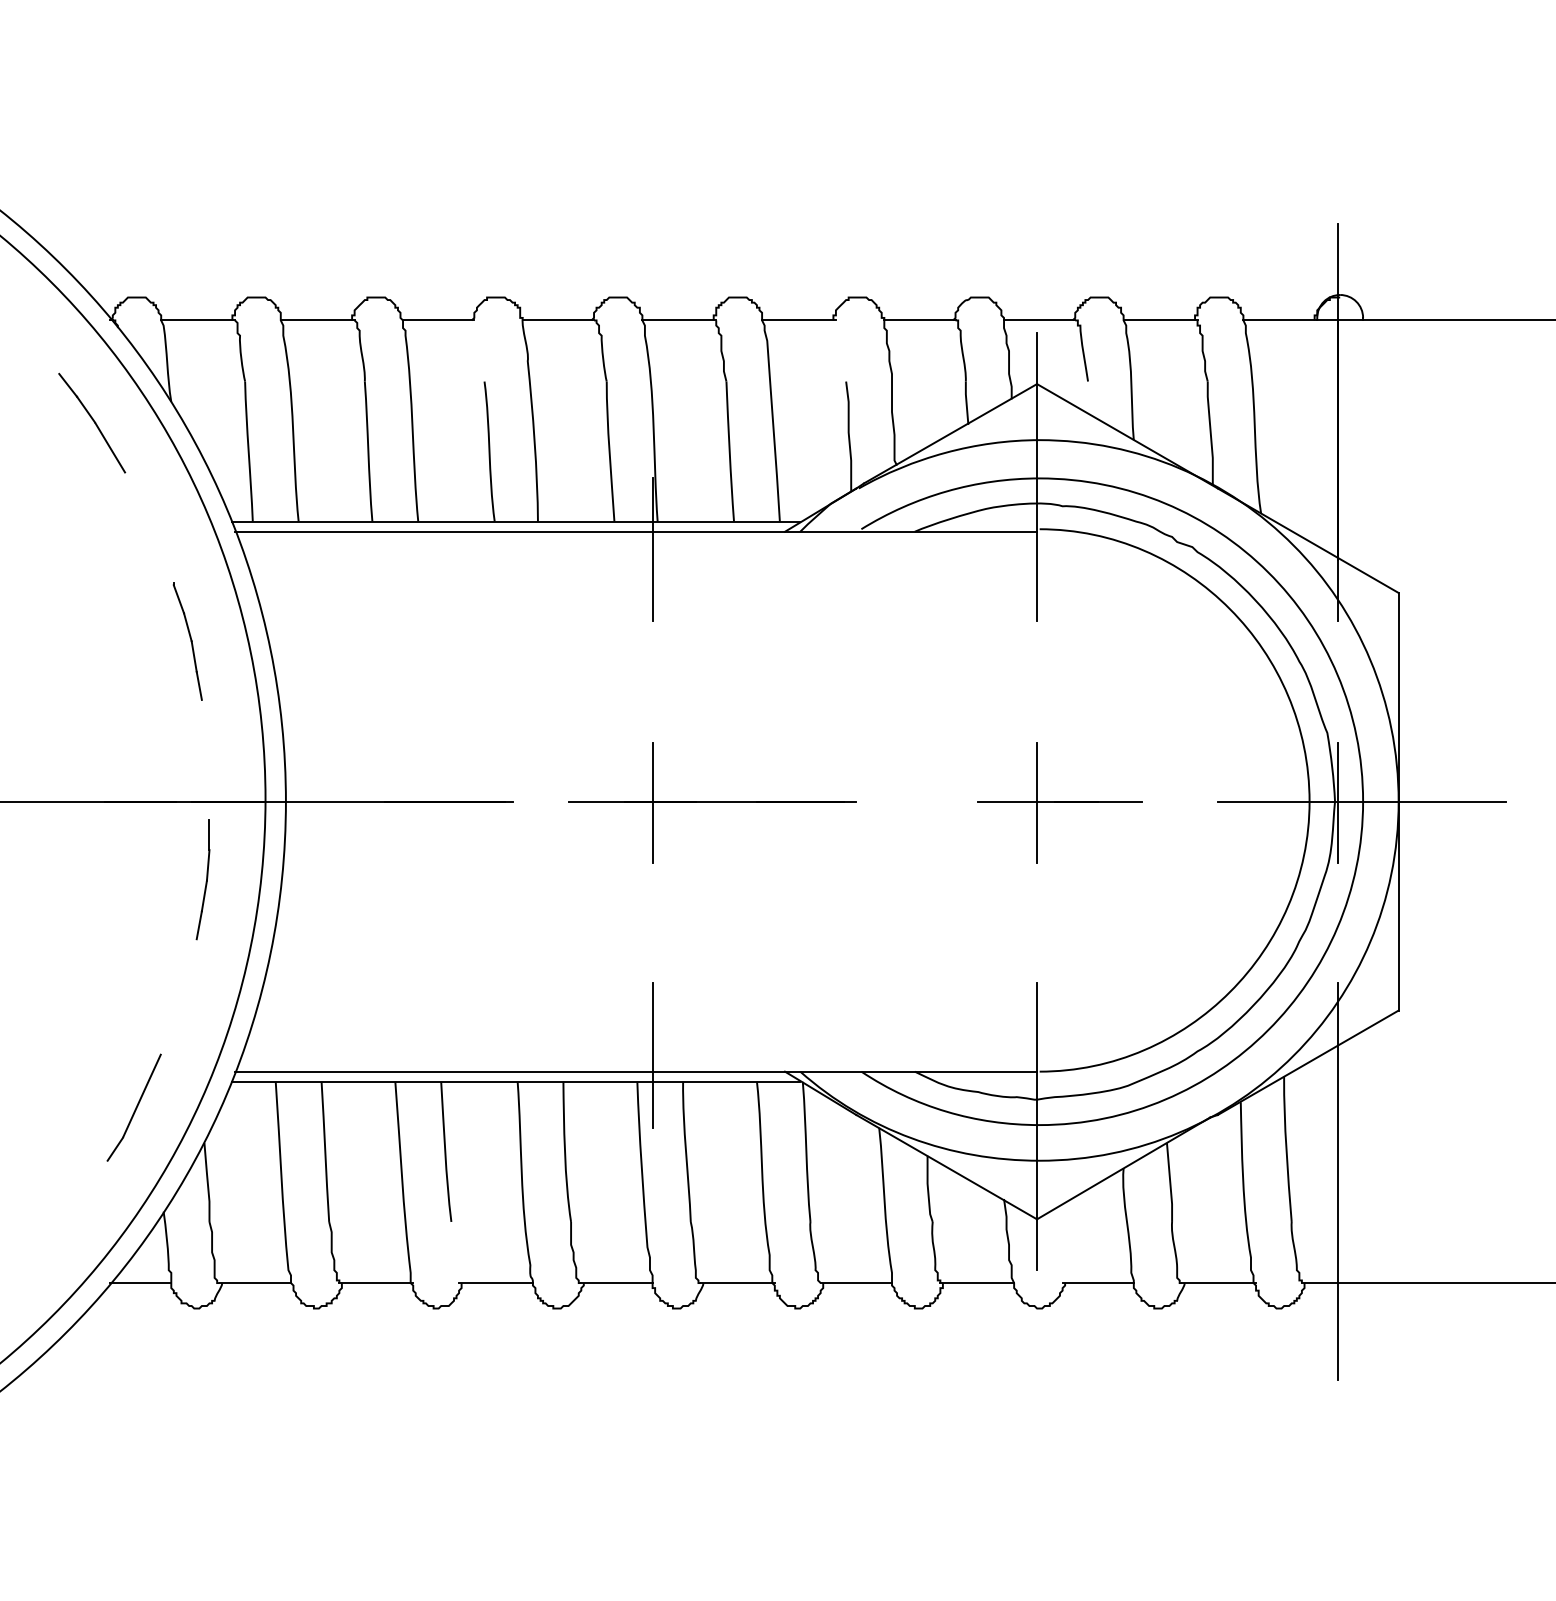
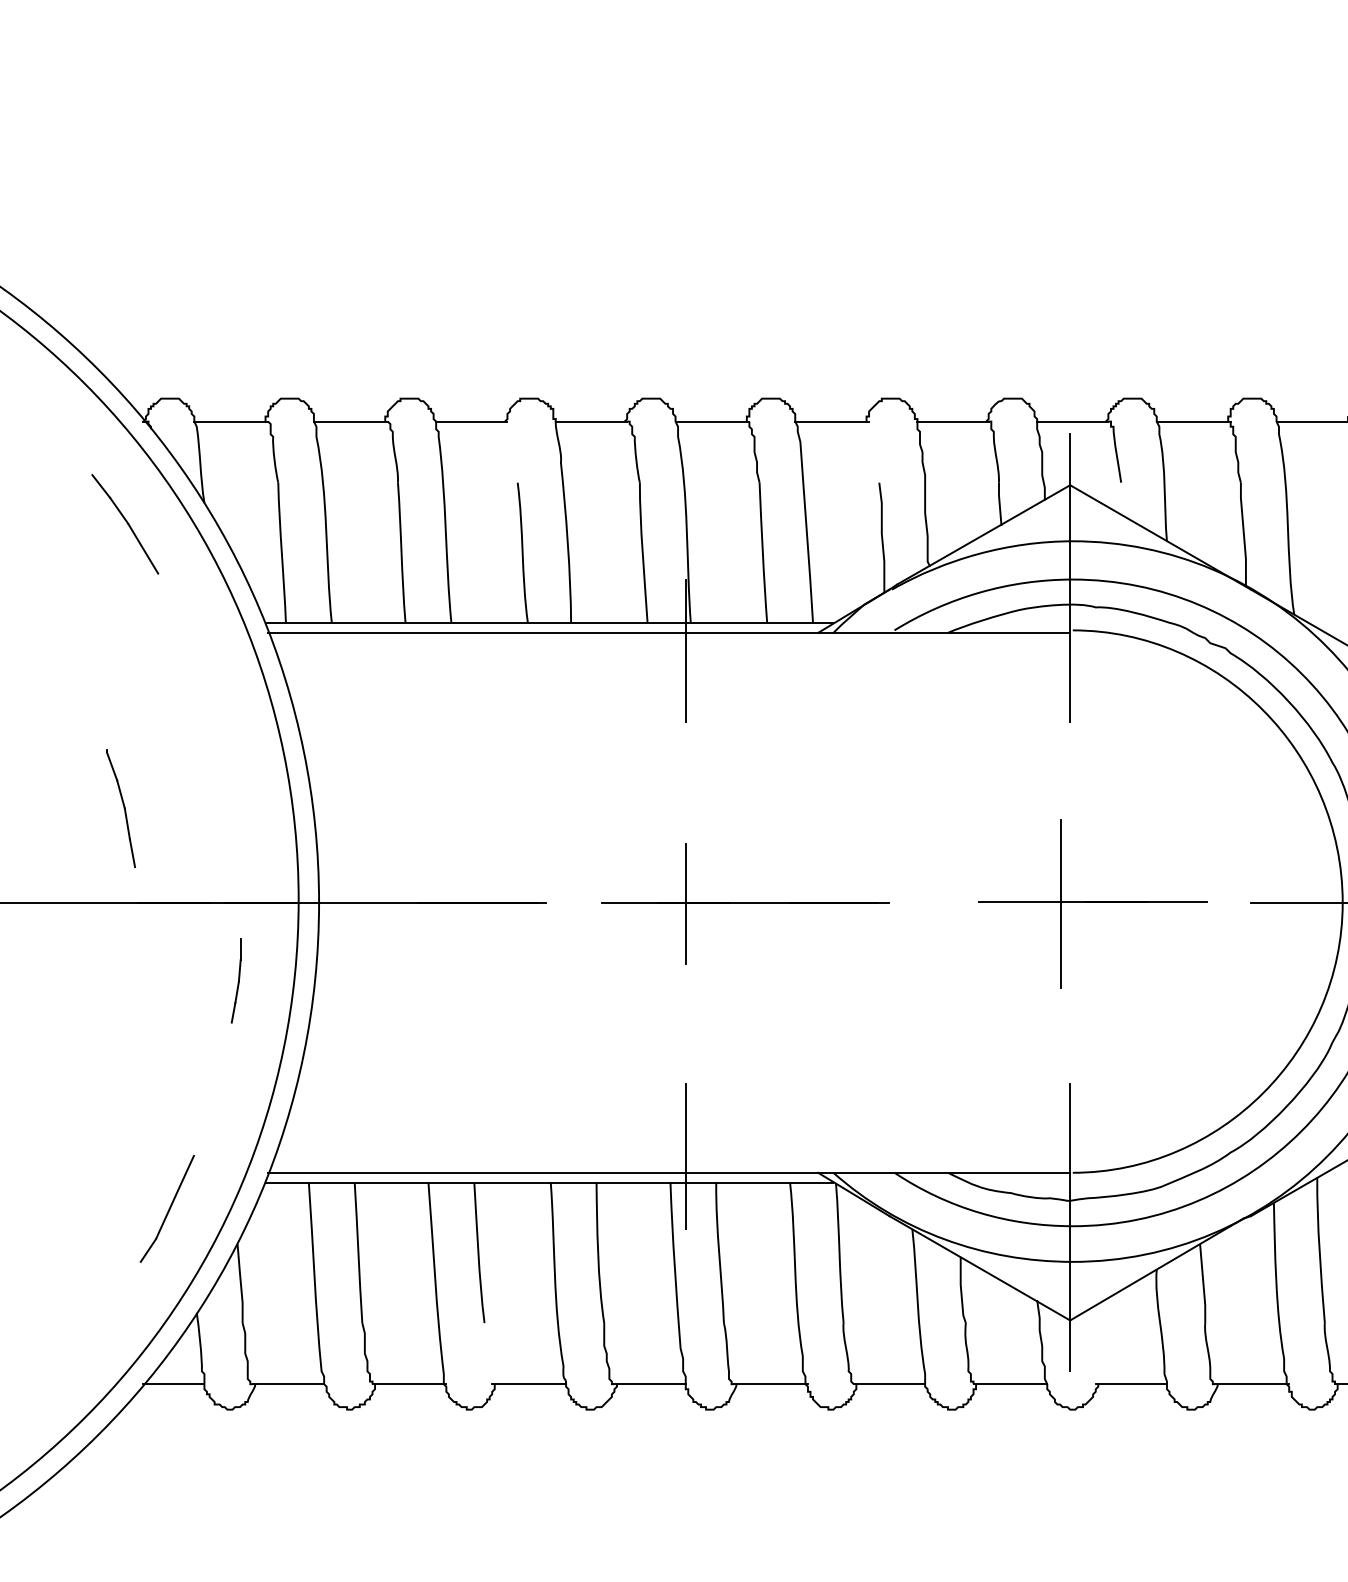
part: (187, 641) -> (120, 808), moved
part: (1059, 802) -> (1092, 903), size x1.4
part: (202, 879) -> (235, 980), size x0.7

